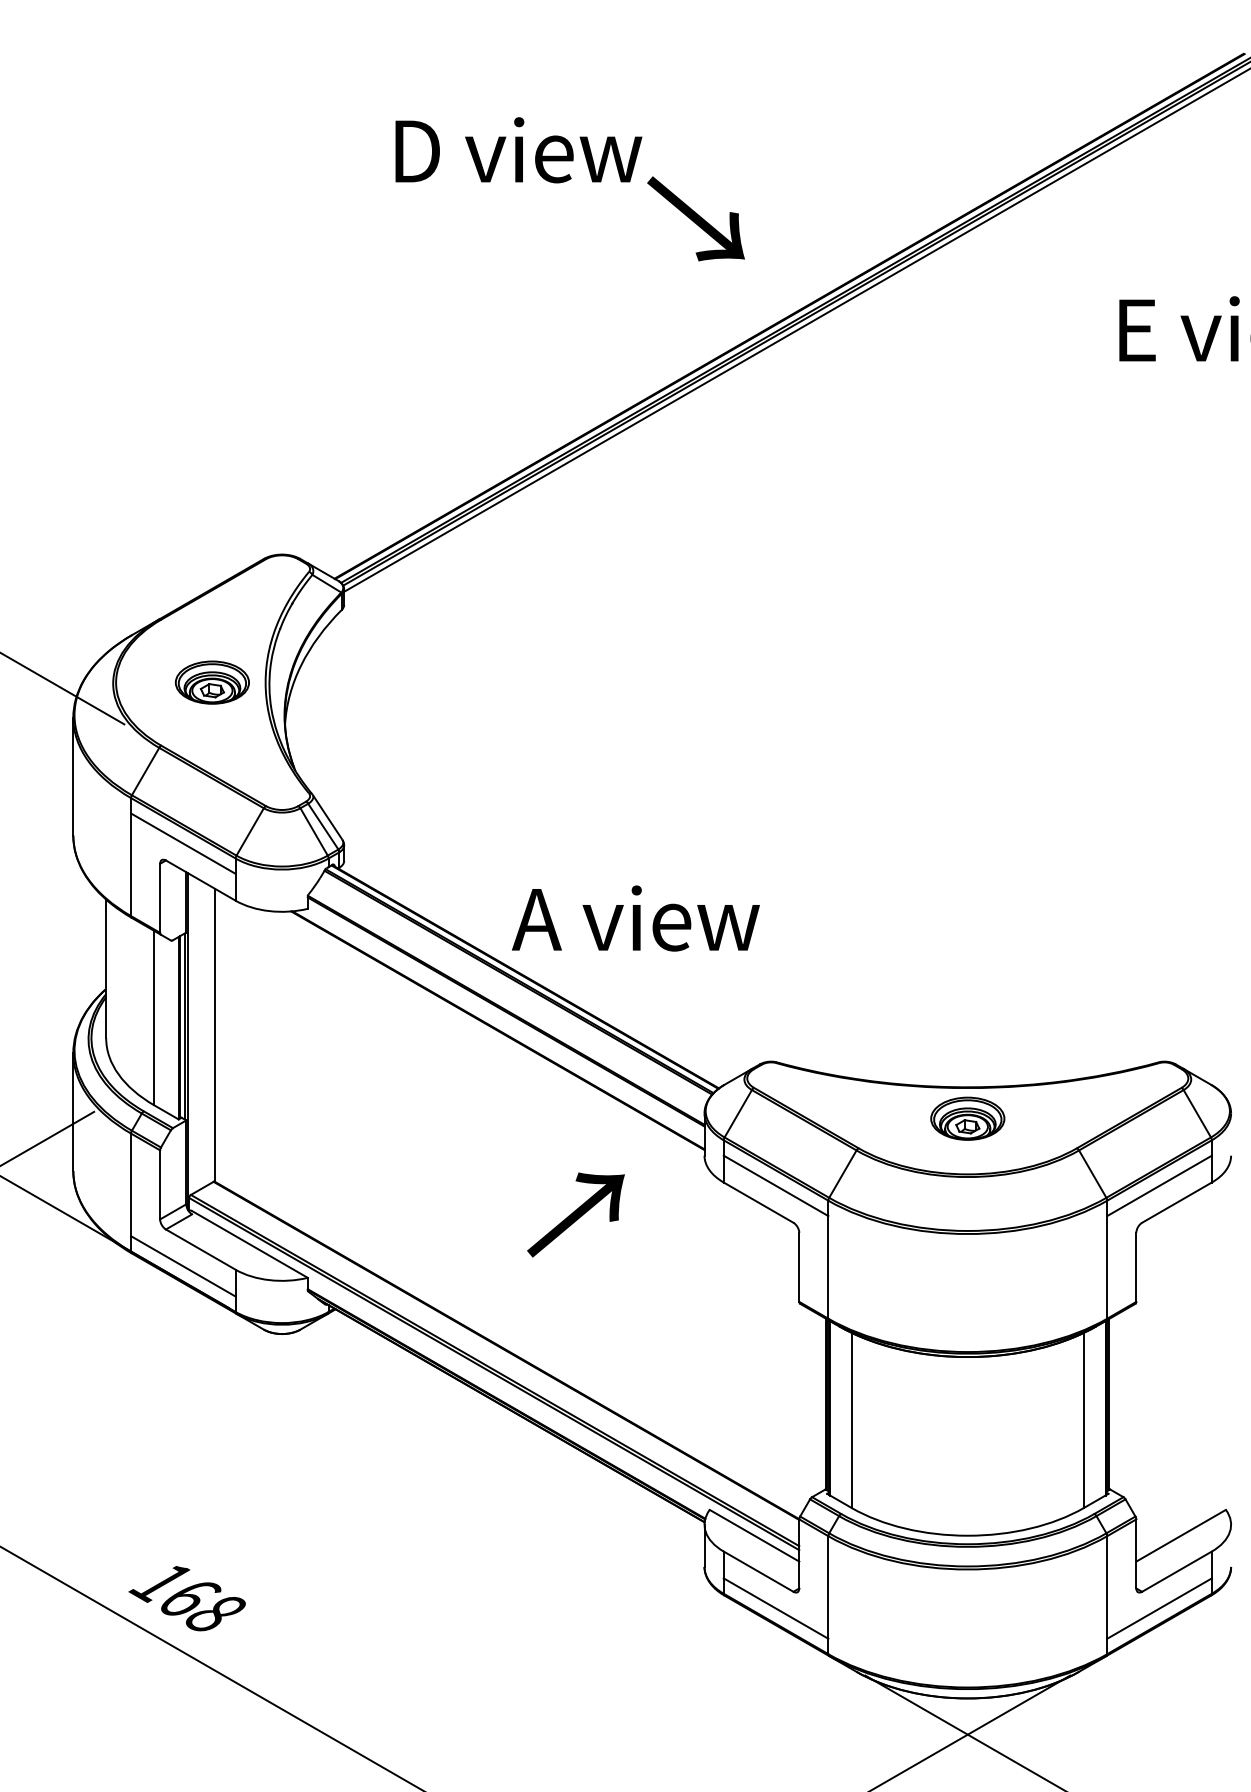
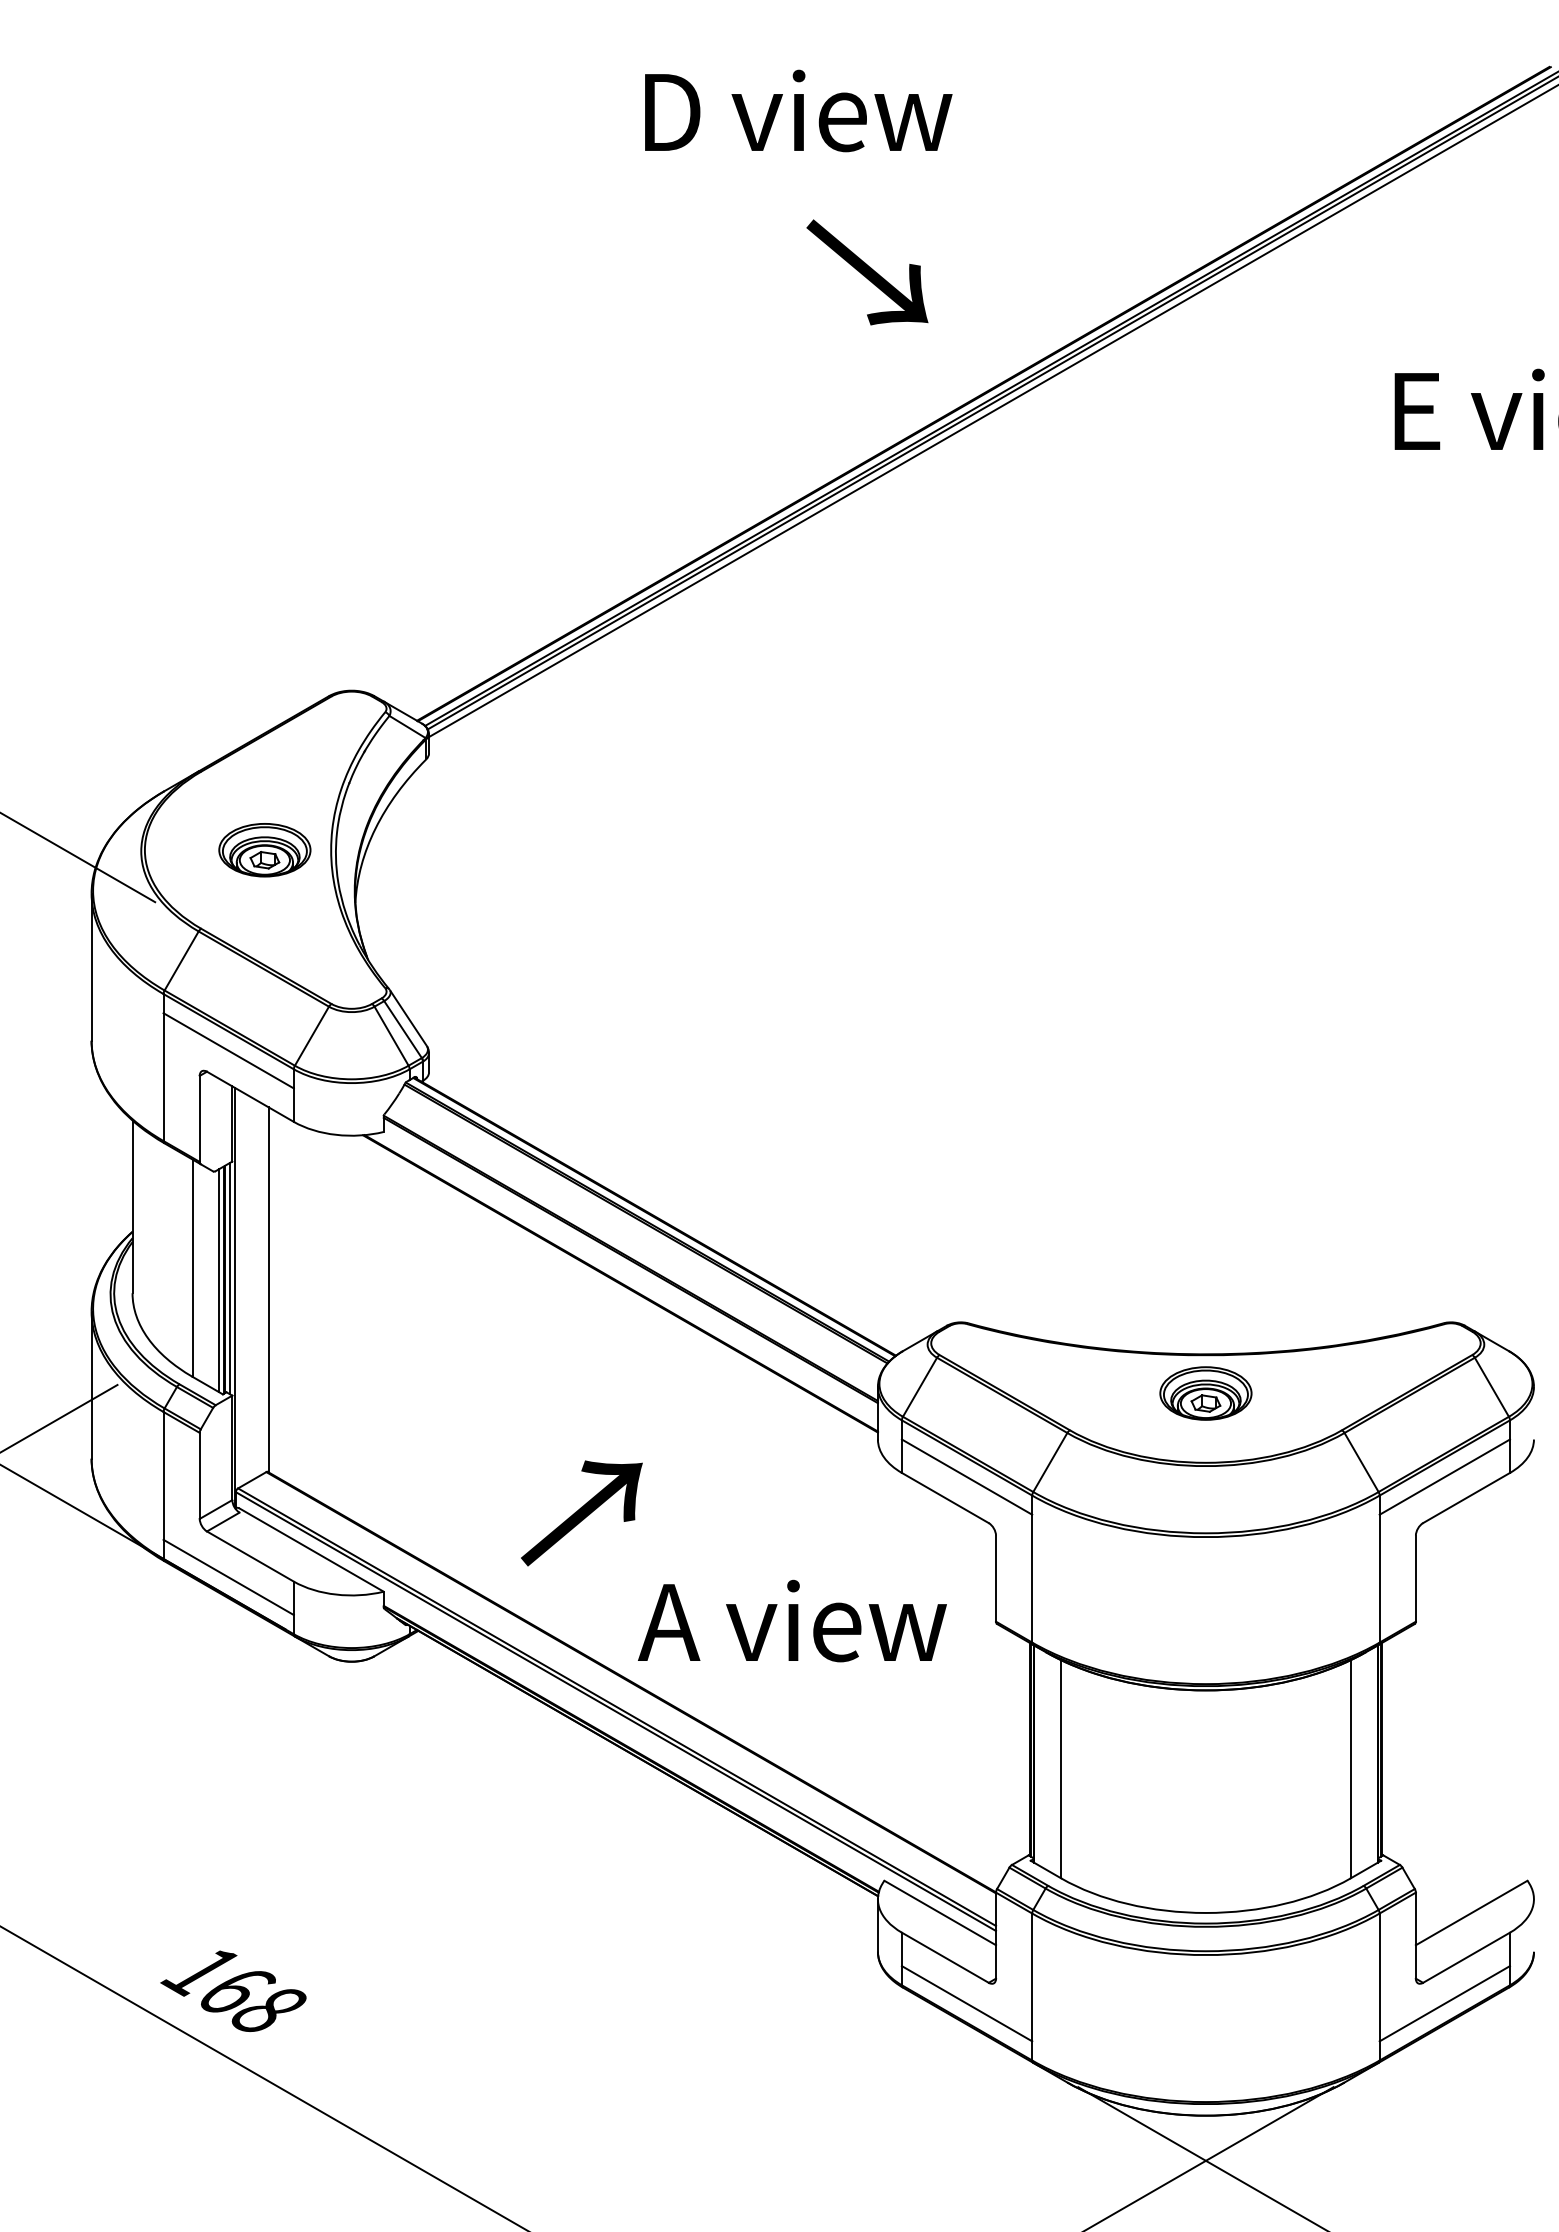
text: (518, 149) -> (798, 110), moved
text: (635, 918) -> (792, 1620), moved
line: (175, 1028) -> (219, 1280), added
text: (575, 1215) -> (581, 1513), moved

